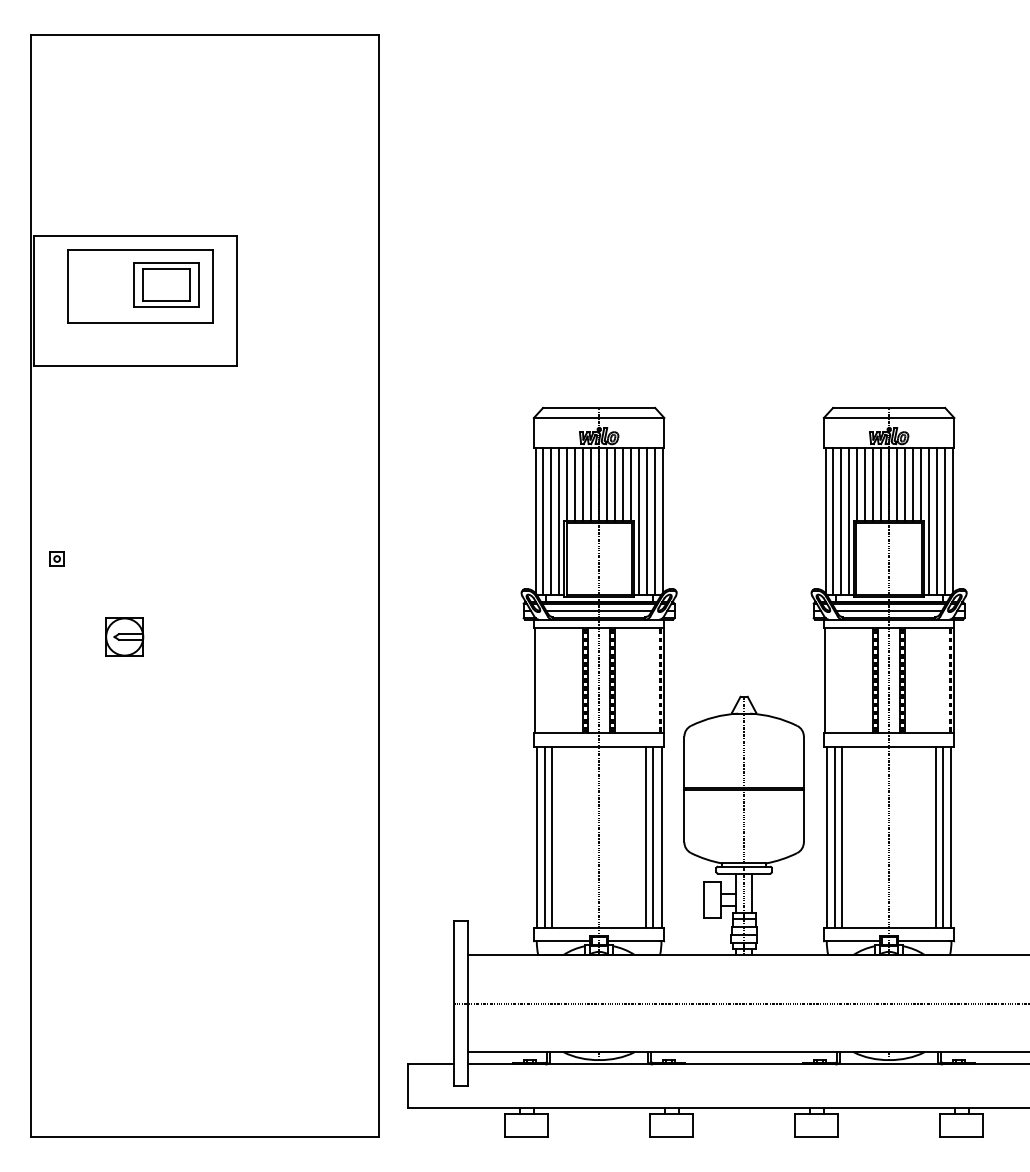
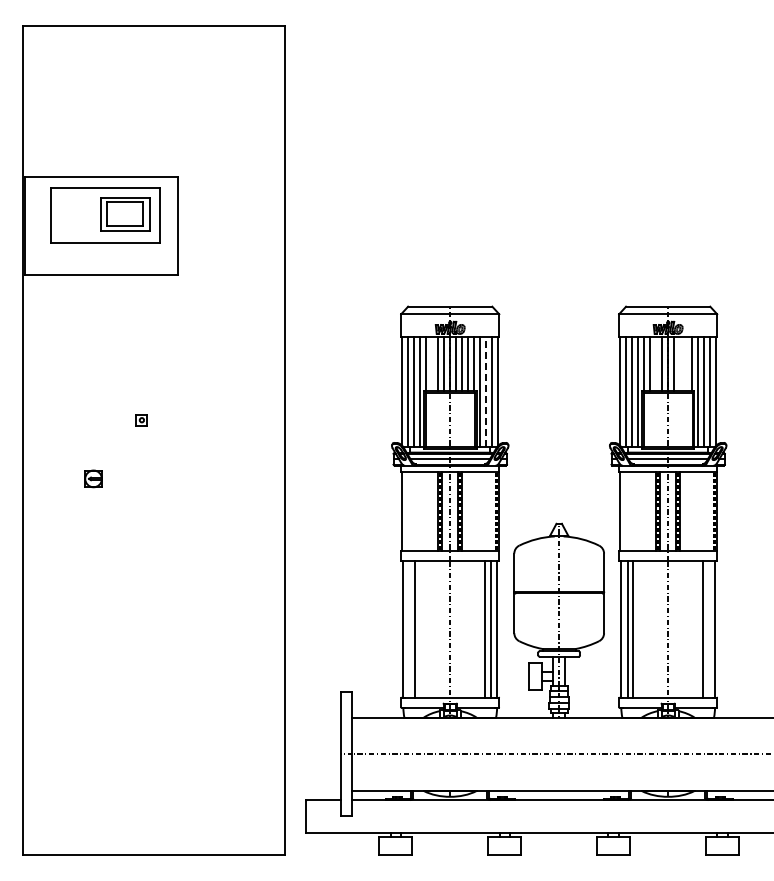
line: (575, 484) -> (432, 364), removed
line: (873, 484) -> (656, 364), removed
line: (905, 484) -> (680, 364), removed
line: (913, 484) -> (686, 364), removed
line: (647, 520) -> (486, 391), solid -> dashed
part: (56, 559) -> (141, 420), moved
part: (124, 636) -> (93, 478), size x0.6
line: (544, 837) -> (409, 629), removed
line: (942, 837) -> (708, 629), removed

